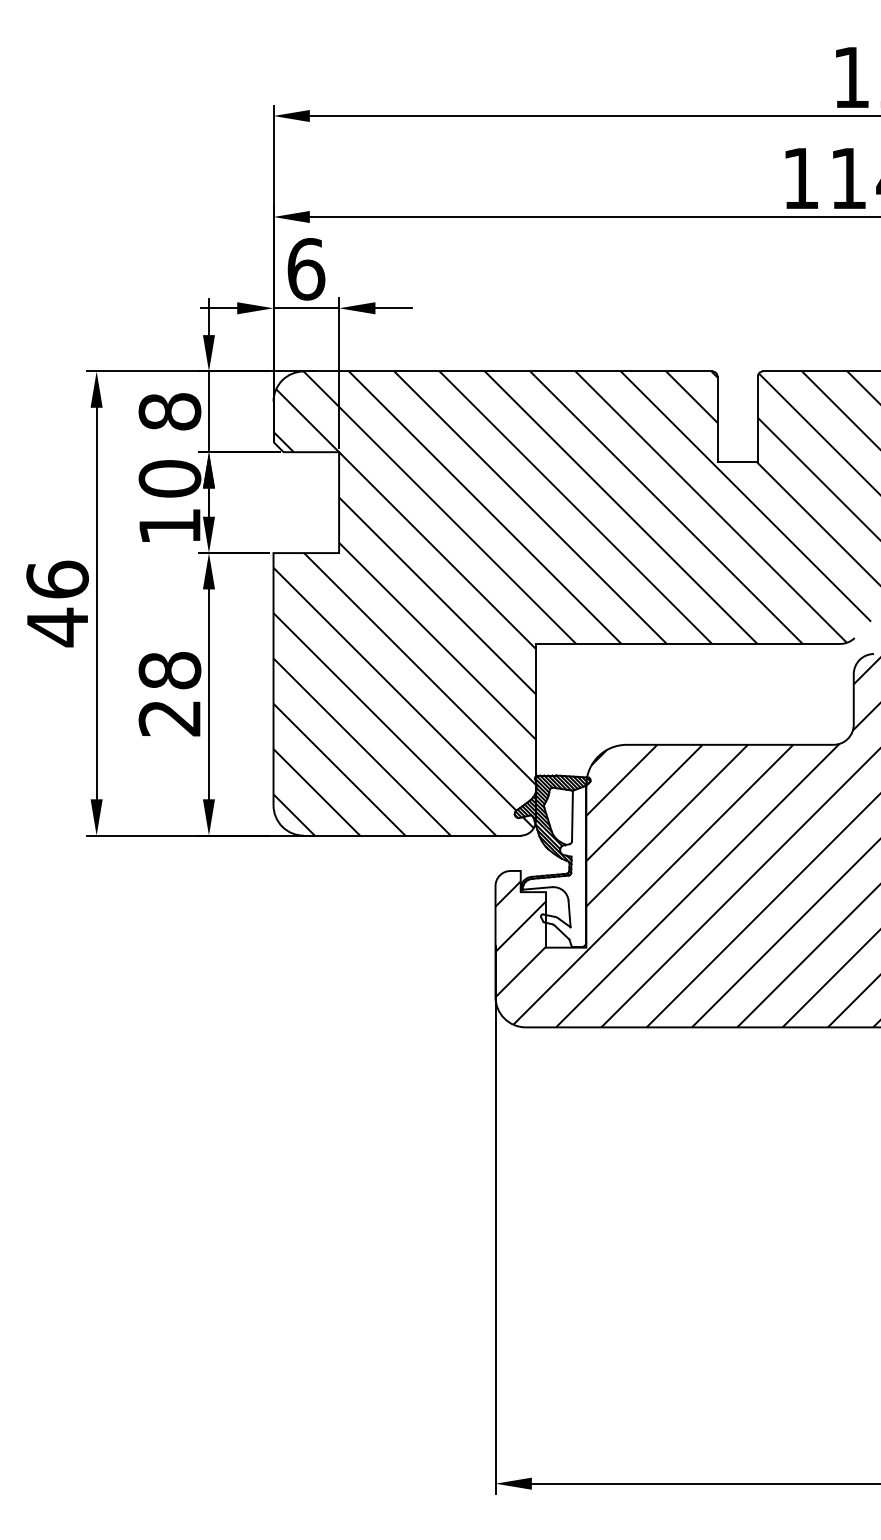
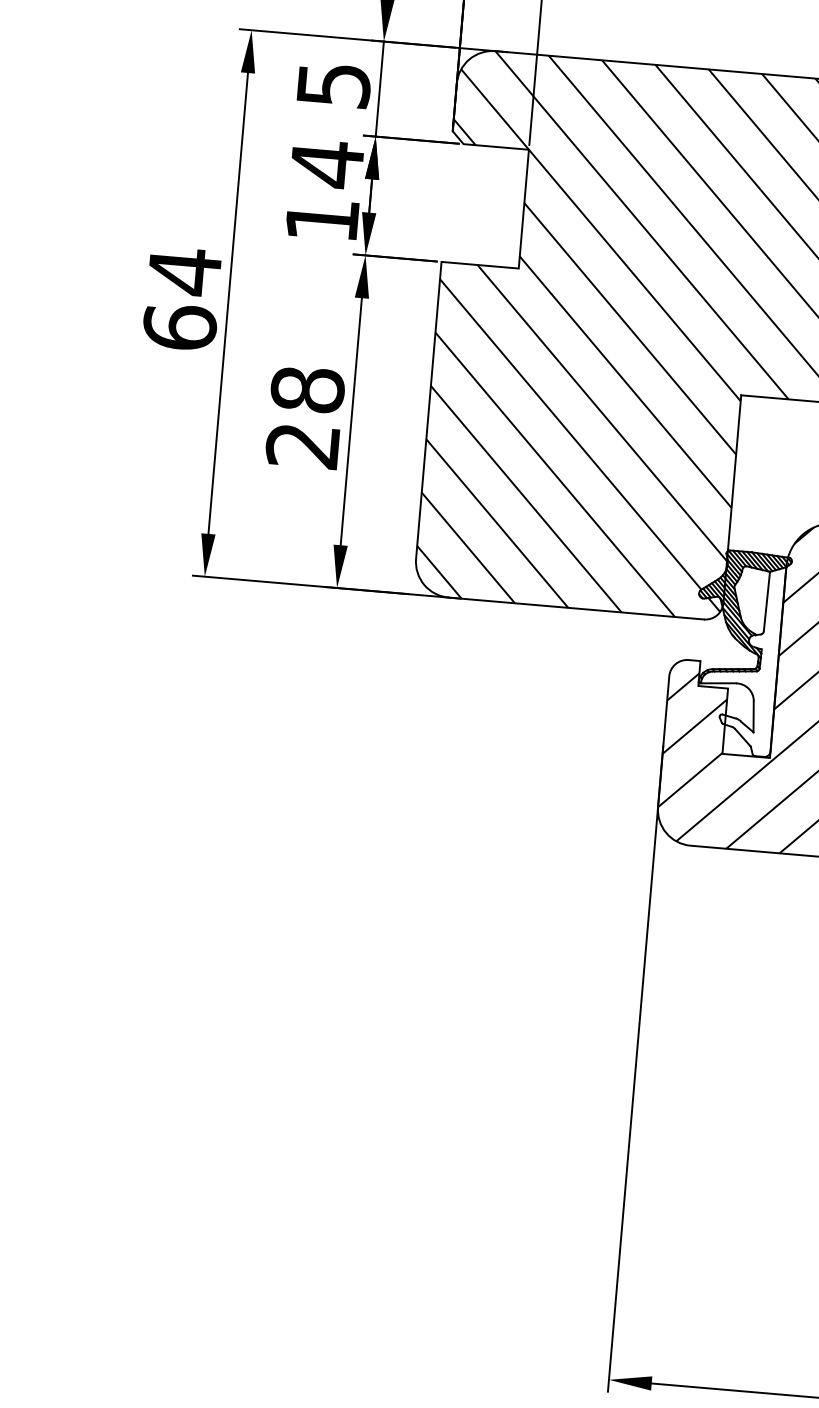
text: (169, 411) -> (333, 84), 8 -> 5
text: (169, 478) -> (326, 163), 10 -> 14
text: (57, 603) -> (182, 299), 46 -> 64

